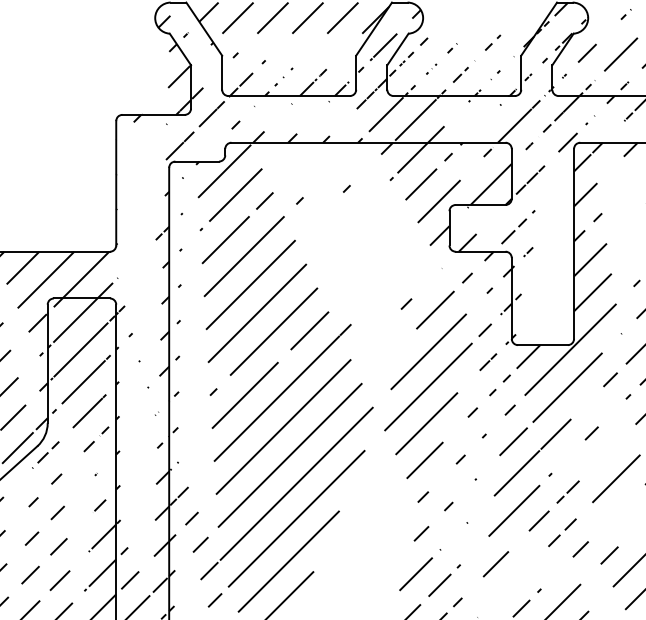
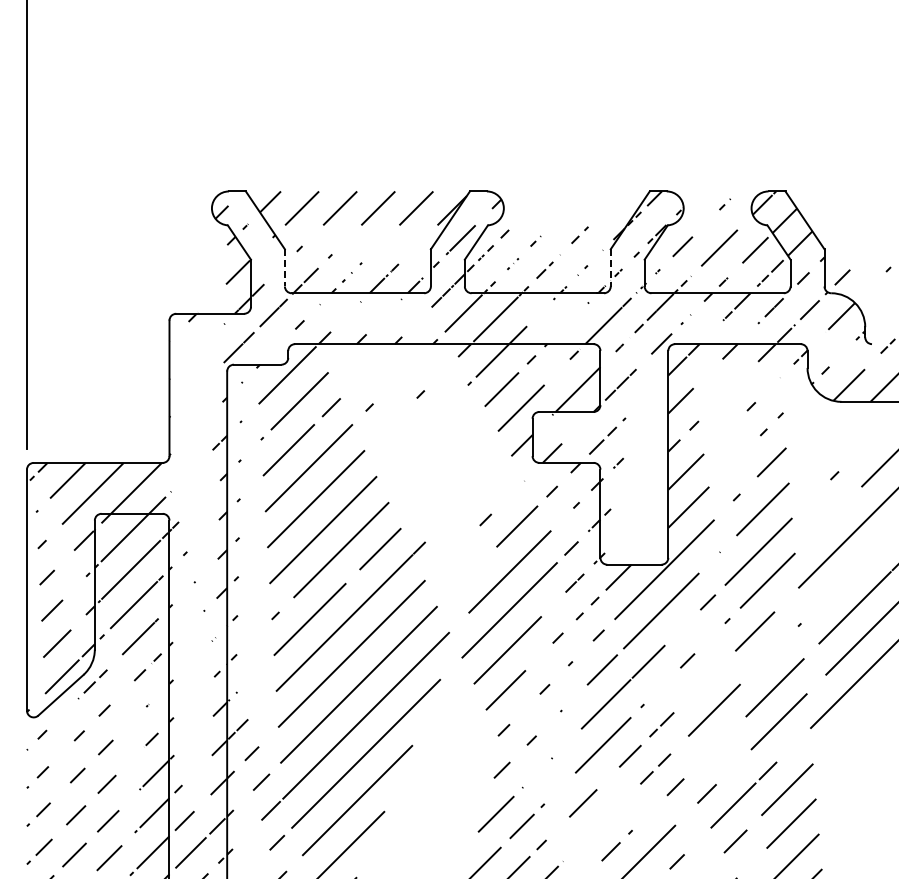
line: (221, 72) -> (284, 267), solid -> dashed
line: (521, 73) -> (610, 268), solid -> dashed

